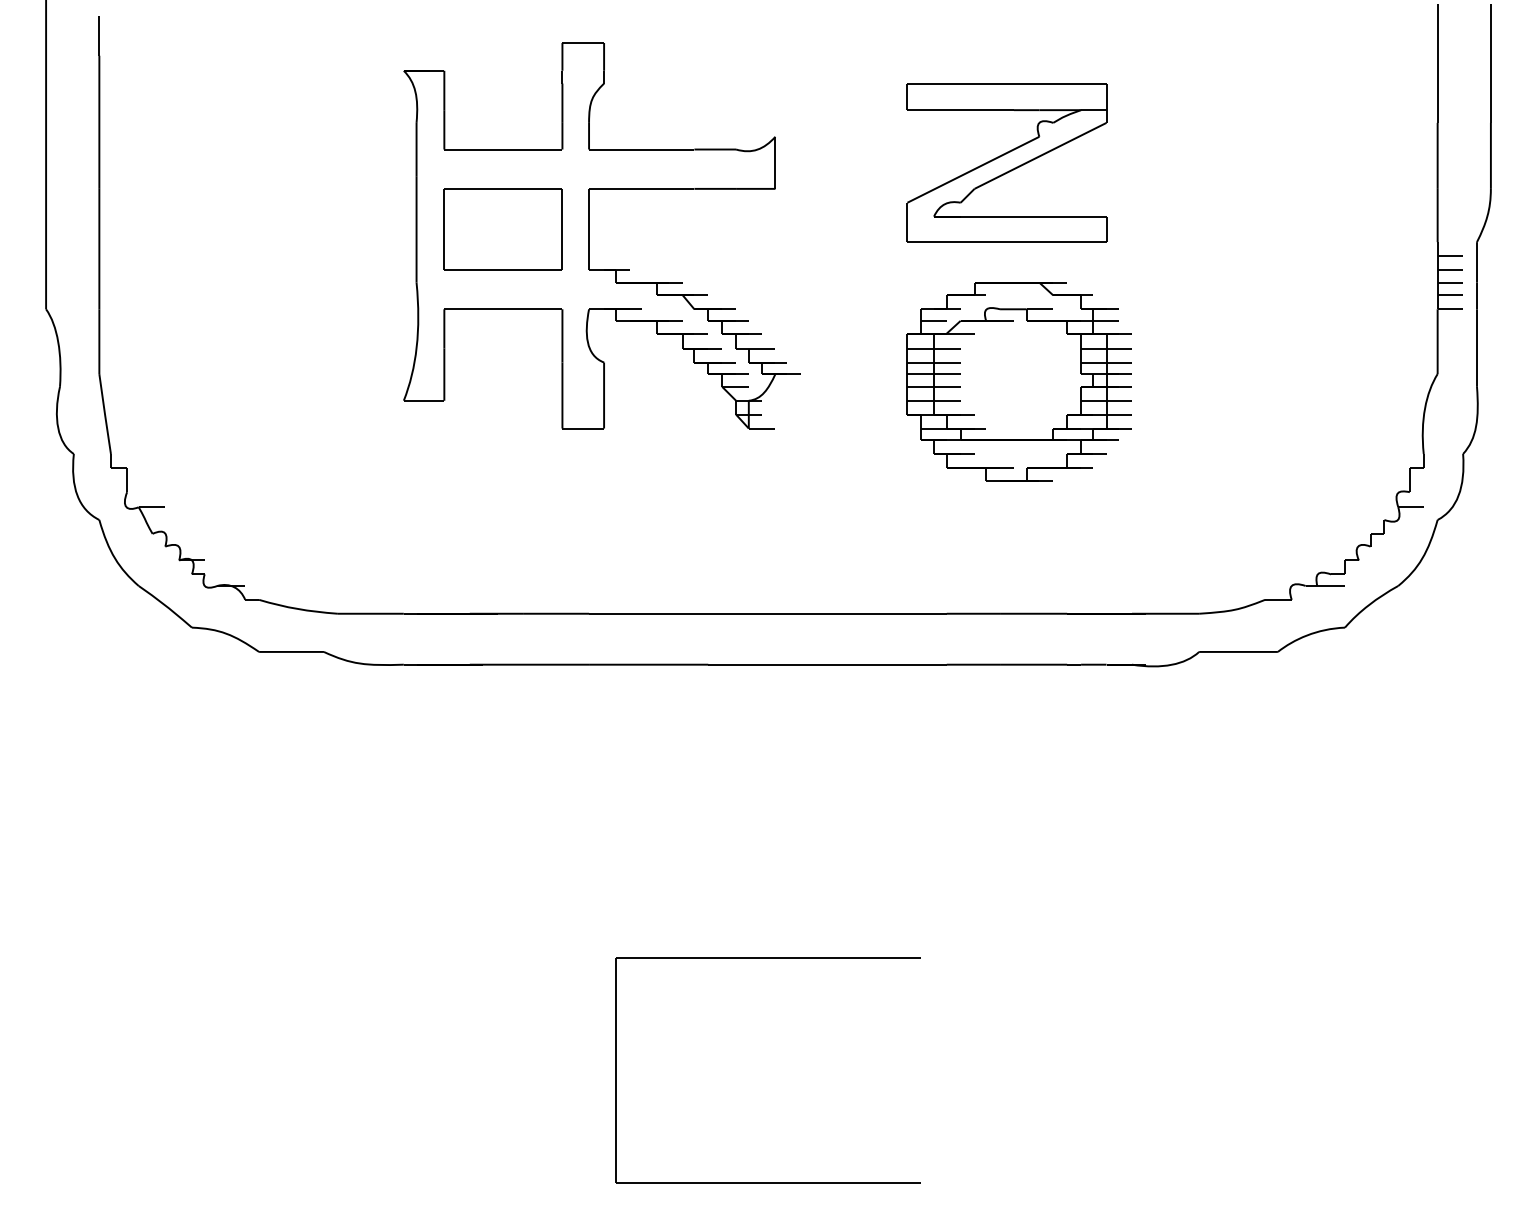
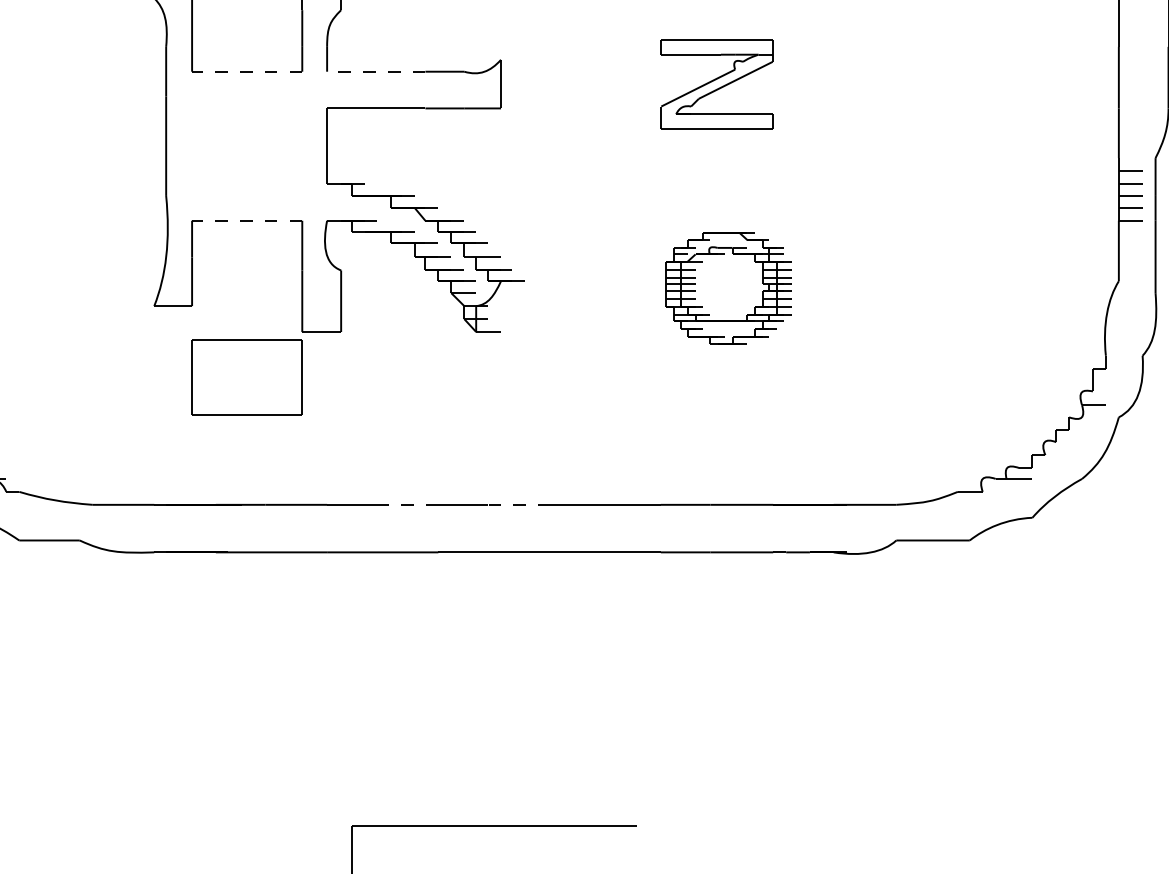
line: (502, 149) -> (246, 71), solid -> dashed
line: (641, 149) -> (376, 71), solid -> dashed
part: (1006, 162) -> (716, 83), size x0.6
part: (502, 229) -> (246, 377), moved
line: (502, 309) -> (246, 220), solid -> dashed
part: (1018, 381) -> (727, 288), size x0.6
line: (675, 613) -> (407, 504), solid -> dashed
line: (795, 613) -> (519, 504), solid -> dashed

